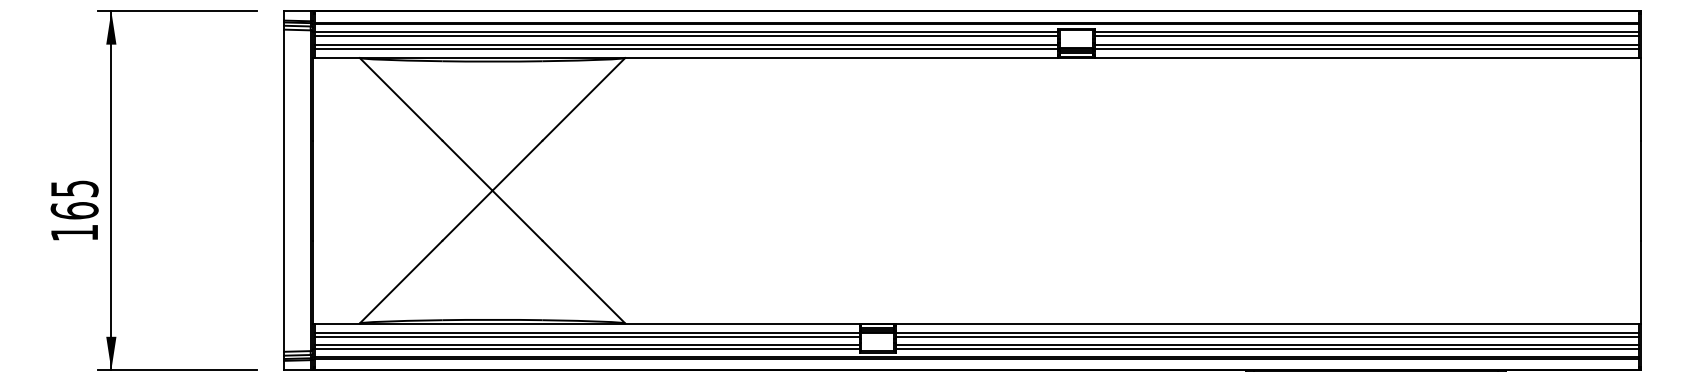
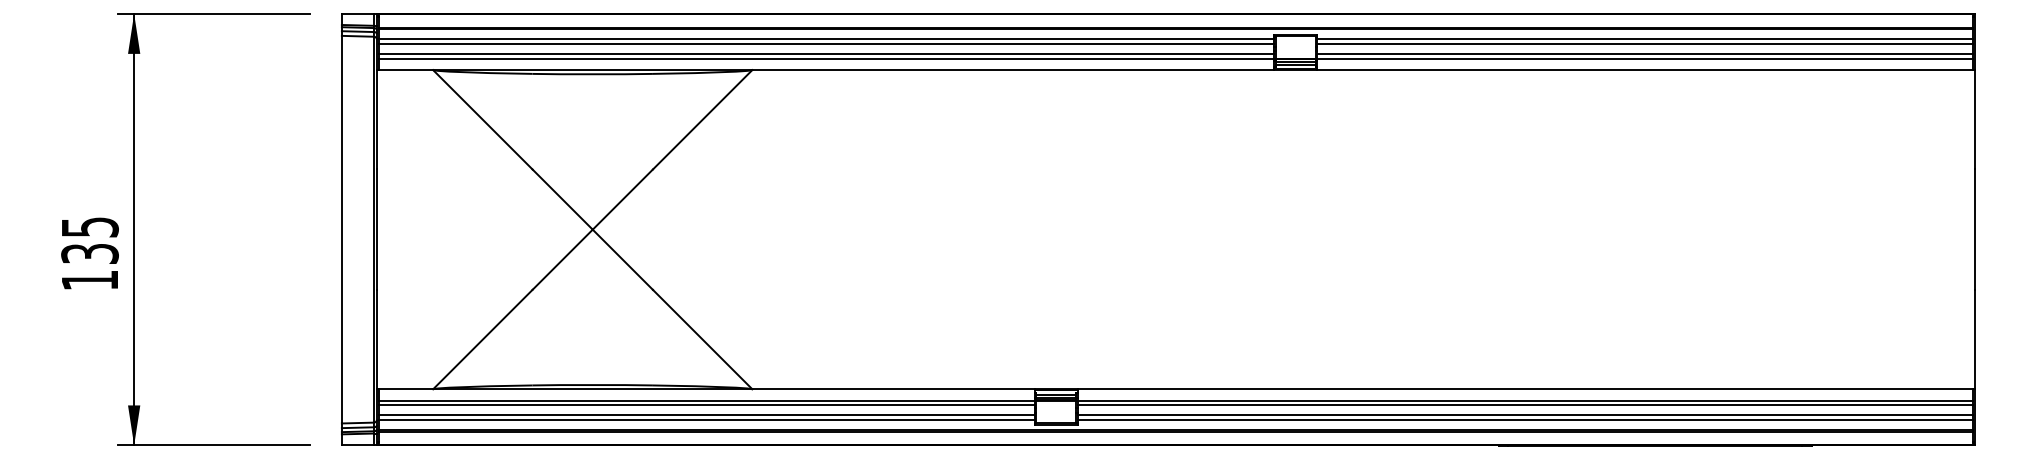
text: (74, 210) -> (89, 253), 165 -> 135

